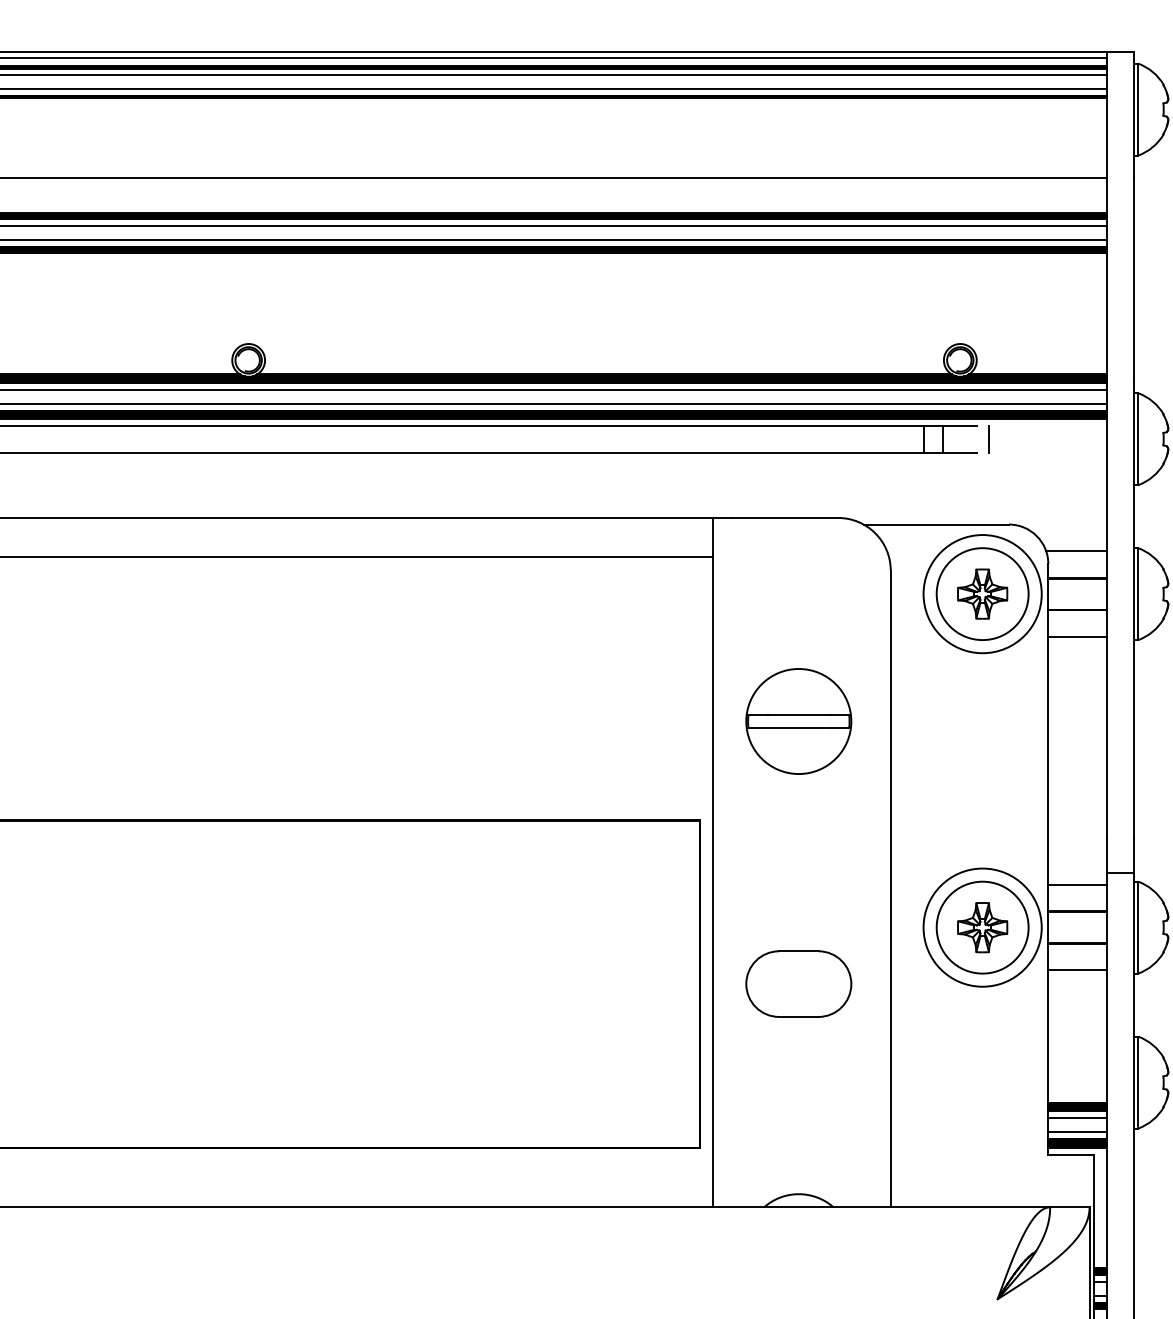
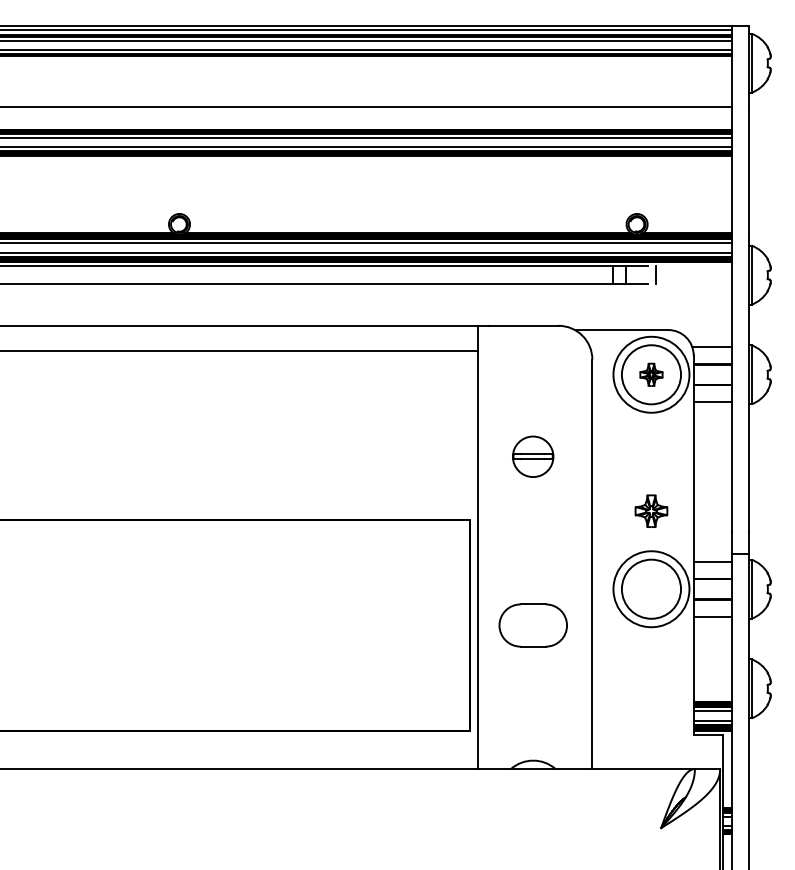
part: (982, 593) -> (651, 374), size x0.7
part: (797, 721) -> (532, 456), size x0.6
part: (982, 926) -> (651, 510), moved

